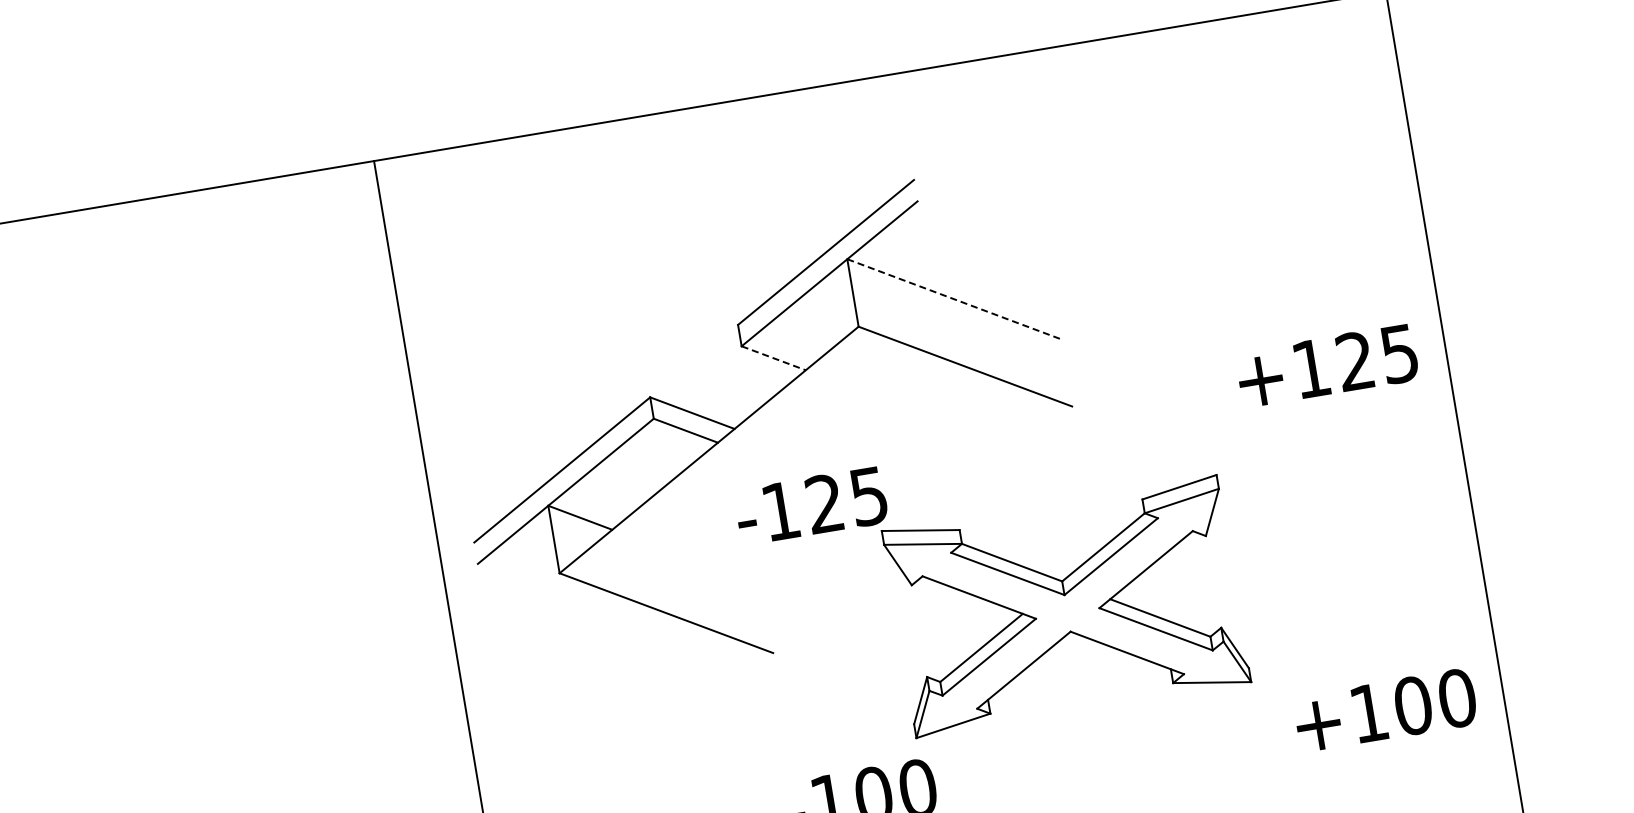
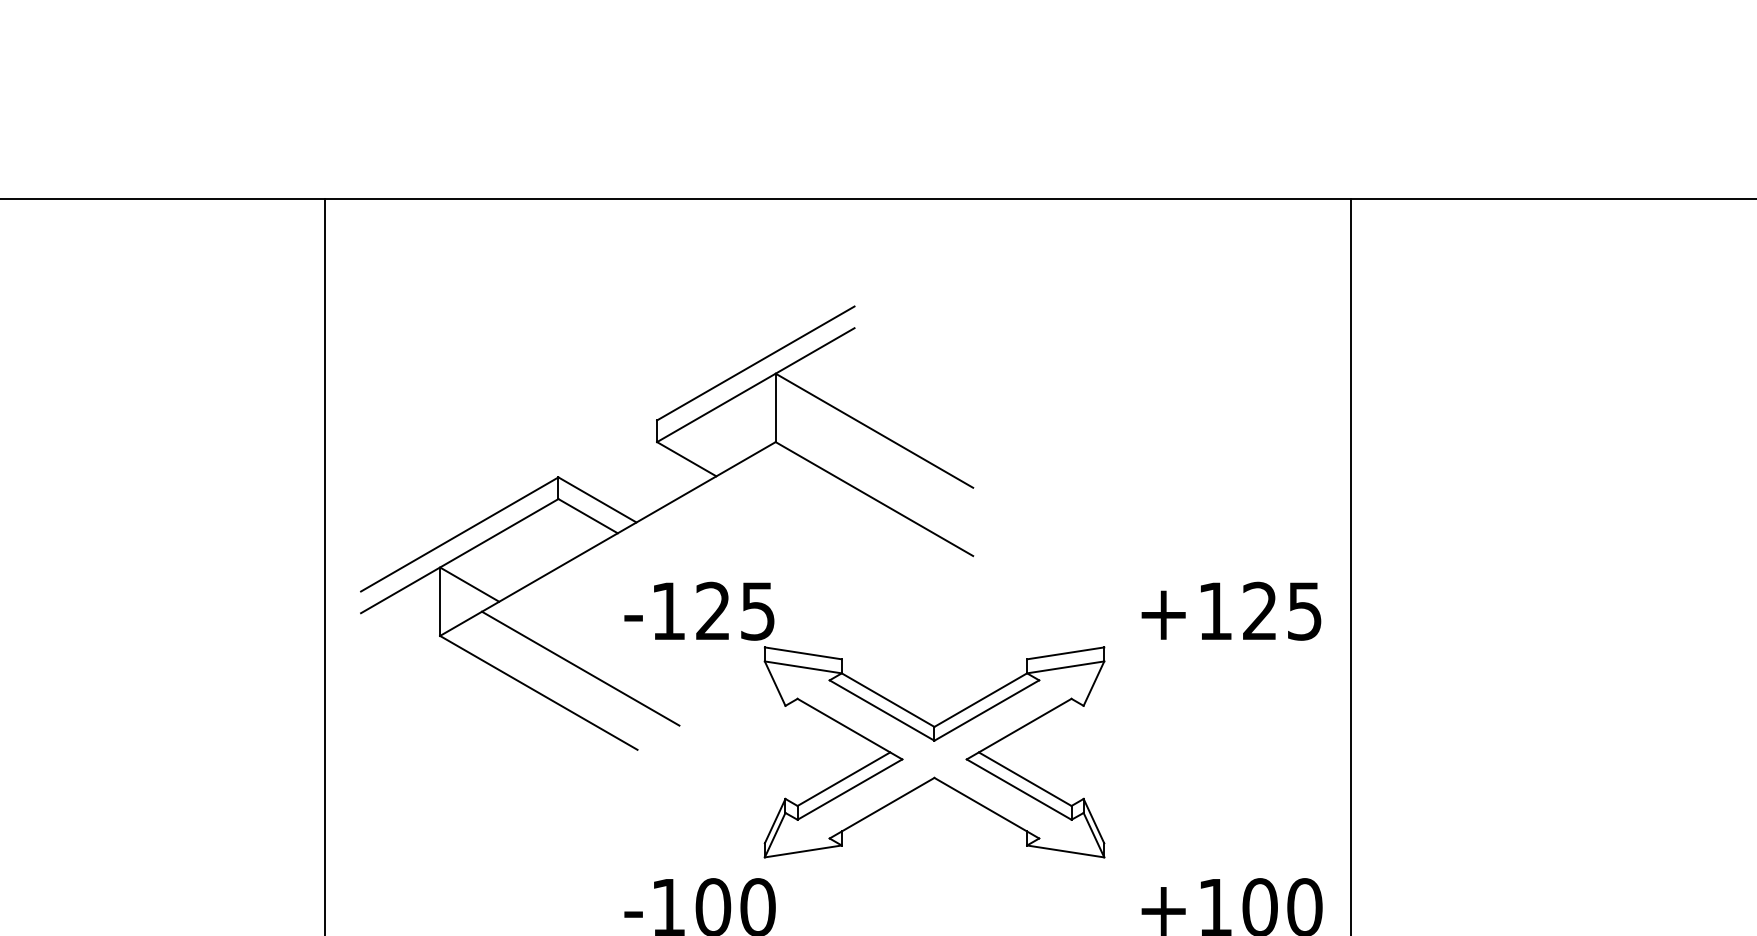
line: (954, 298) -> (874, 430), dashed -> solid
line: (774, 358) -> (687, 459), dashed -> solid
text: (1327, 365) -> (1231, 610), moved
line: (703, 582) -> (580, 668), added

